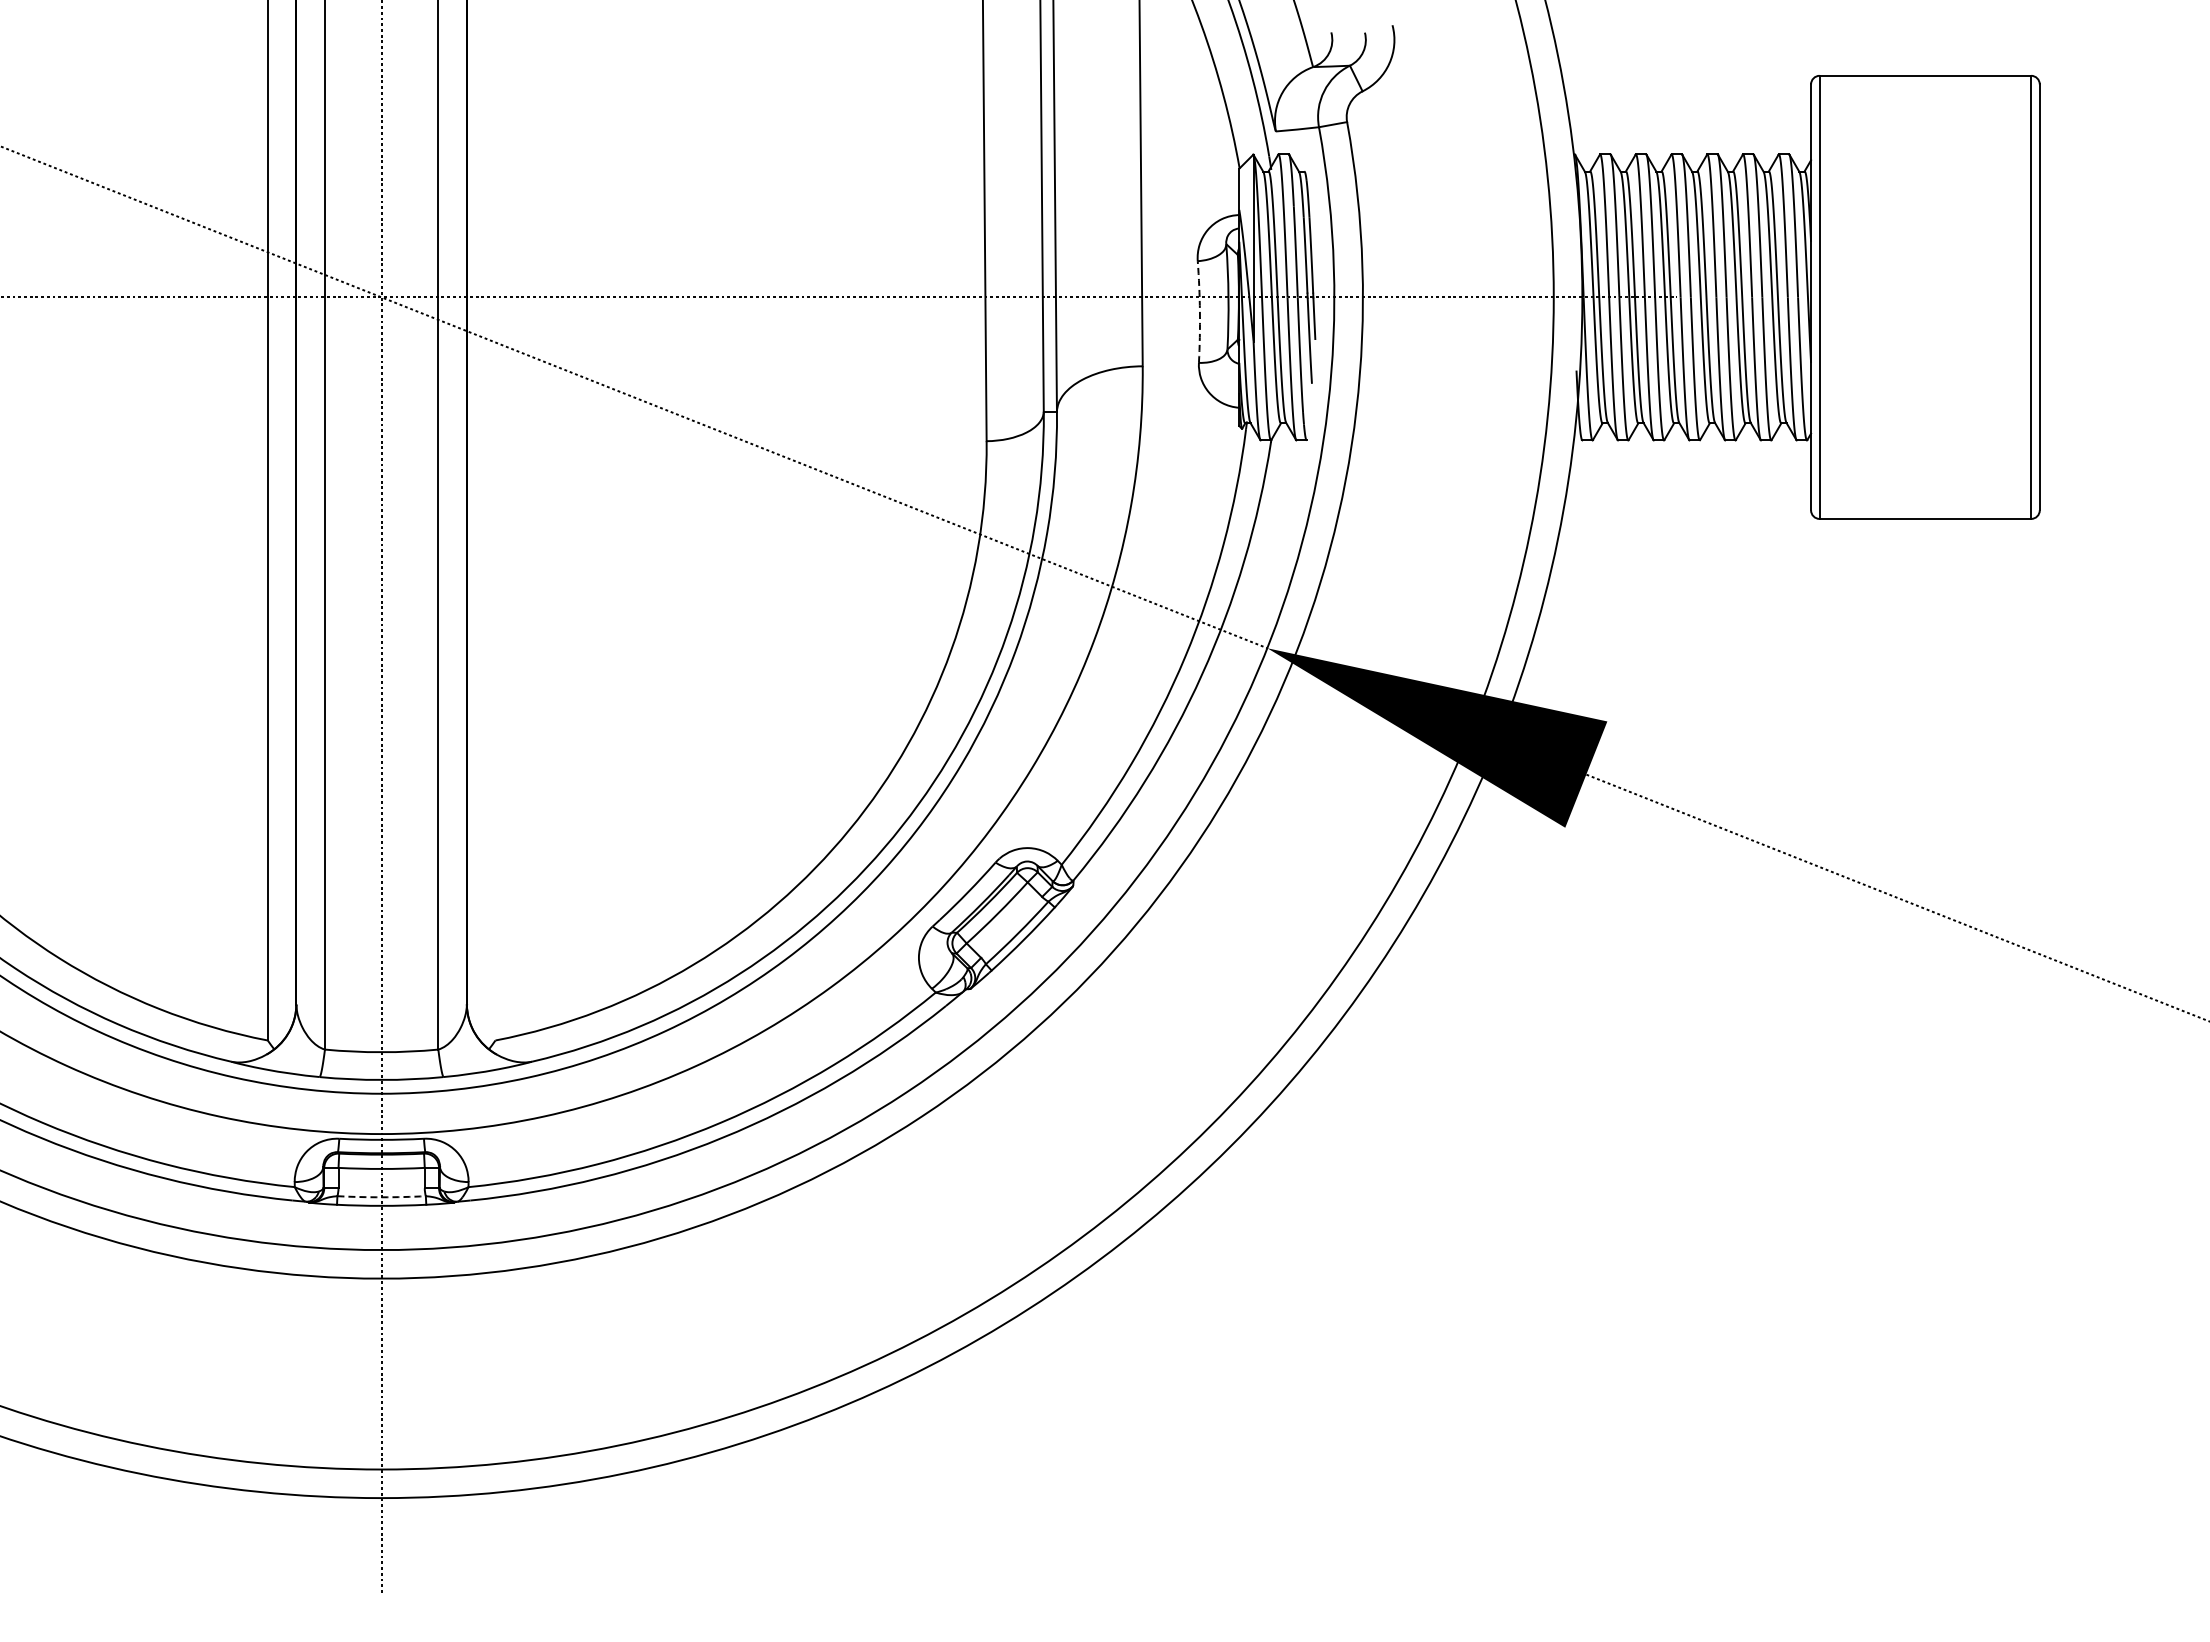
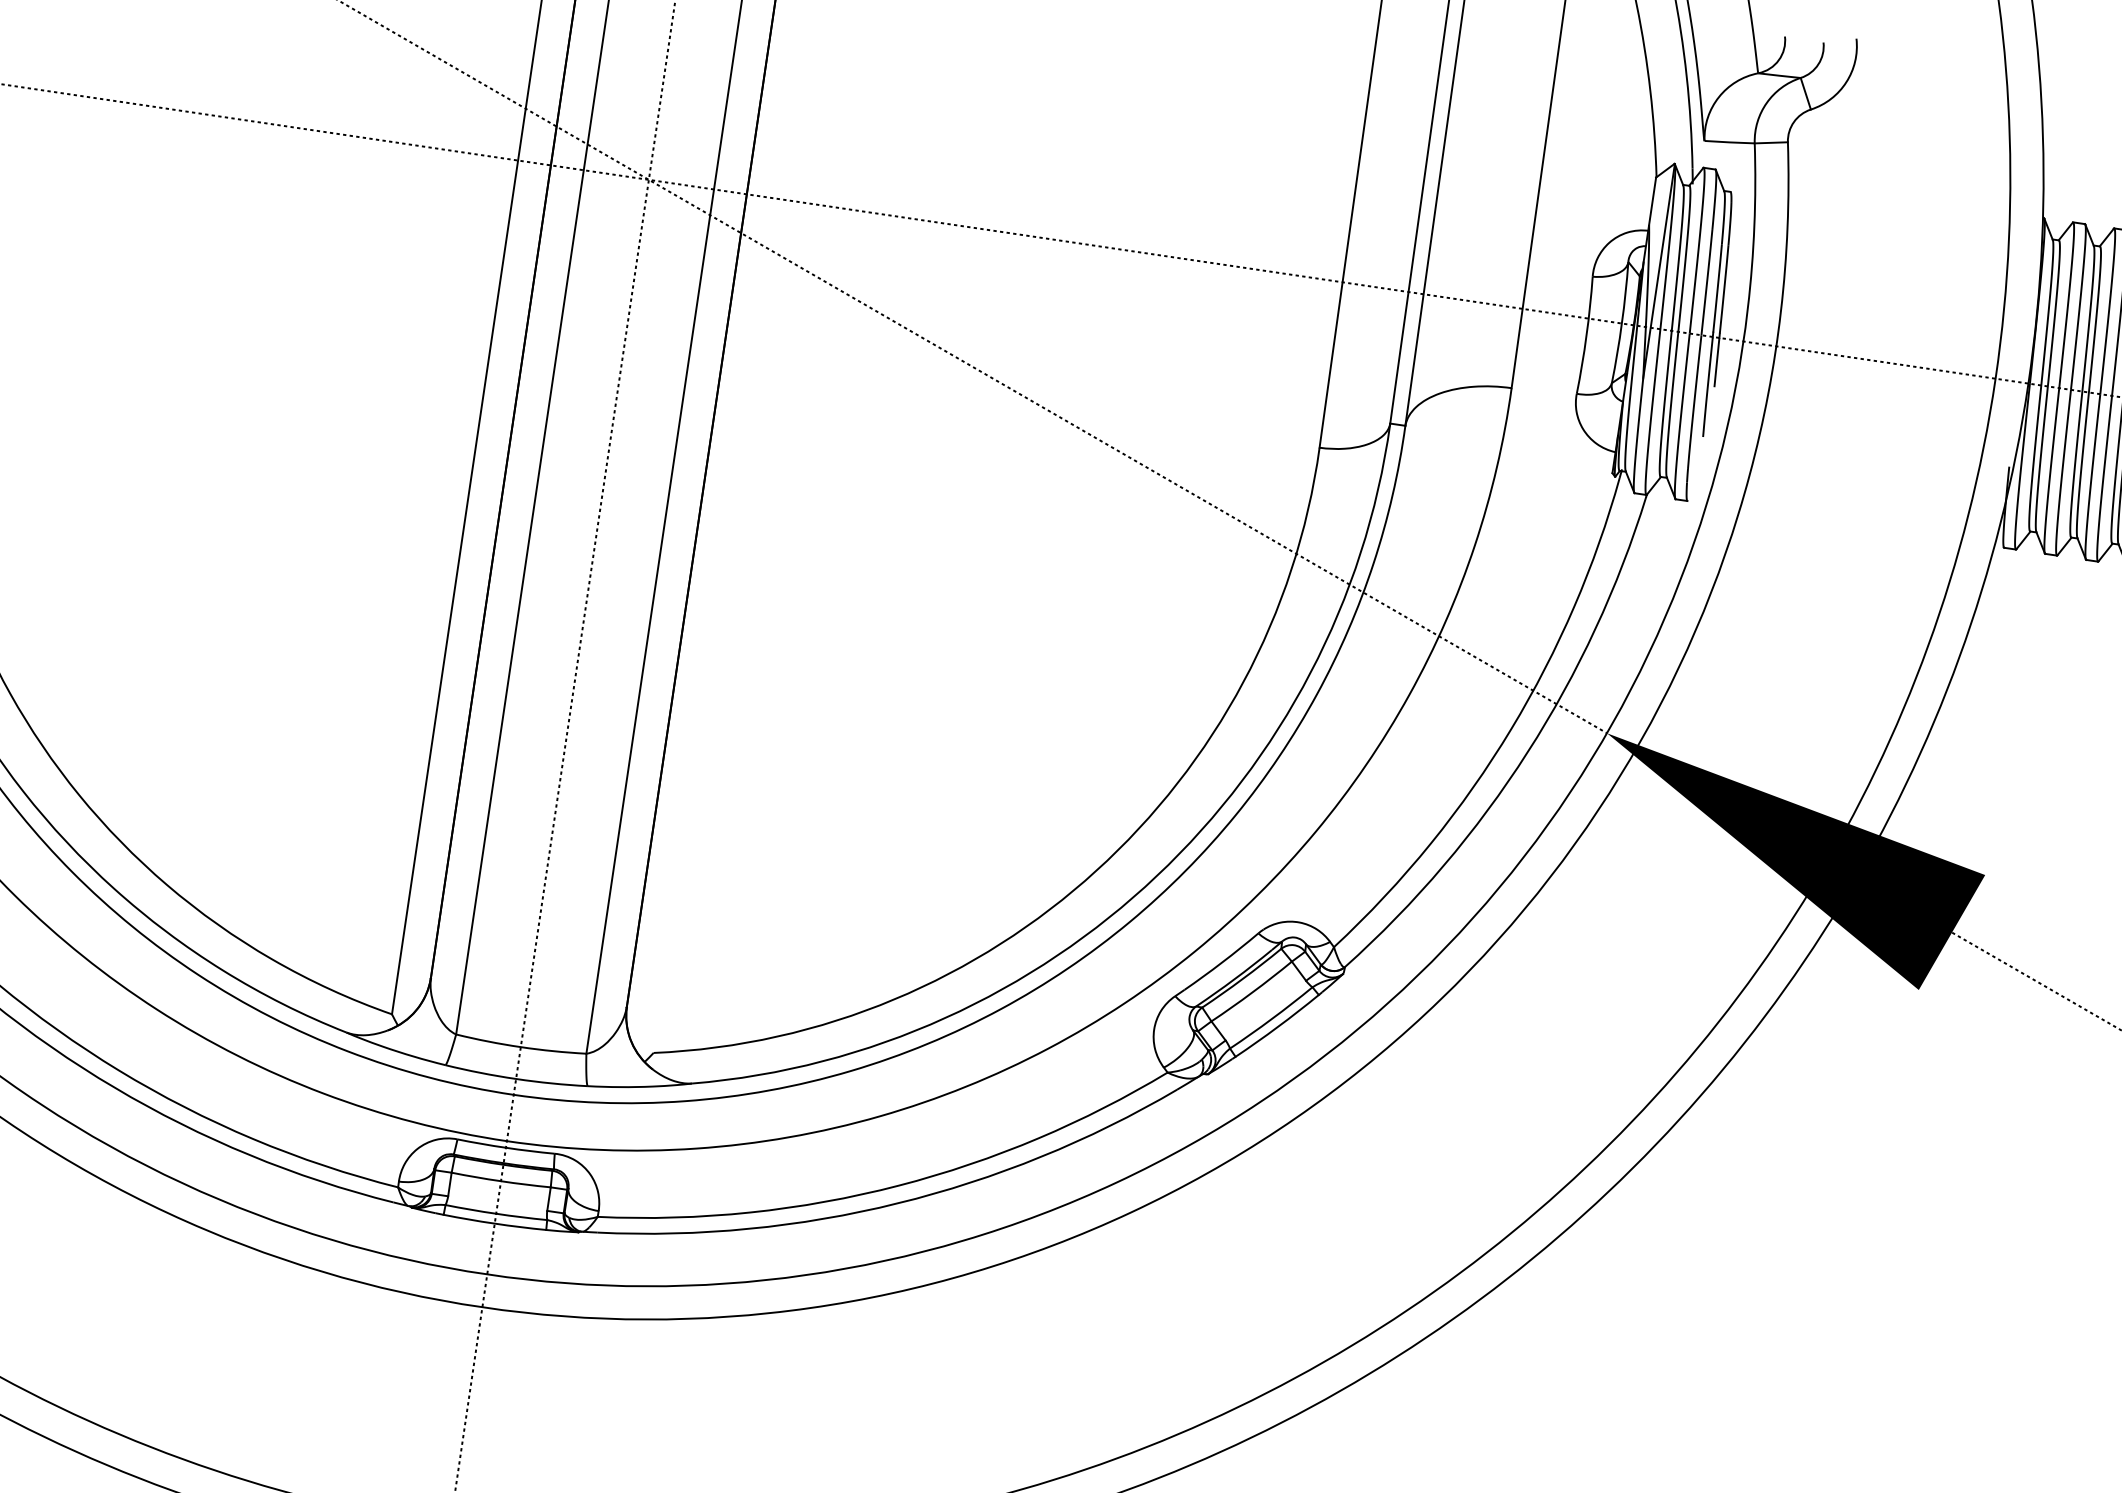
arc: (1199, 312) -> (1585, 335), dashed -> solid
arc: (381, 1197) -> (496, 1214), dashed -> solid

